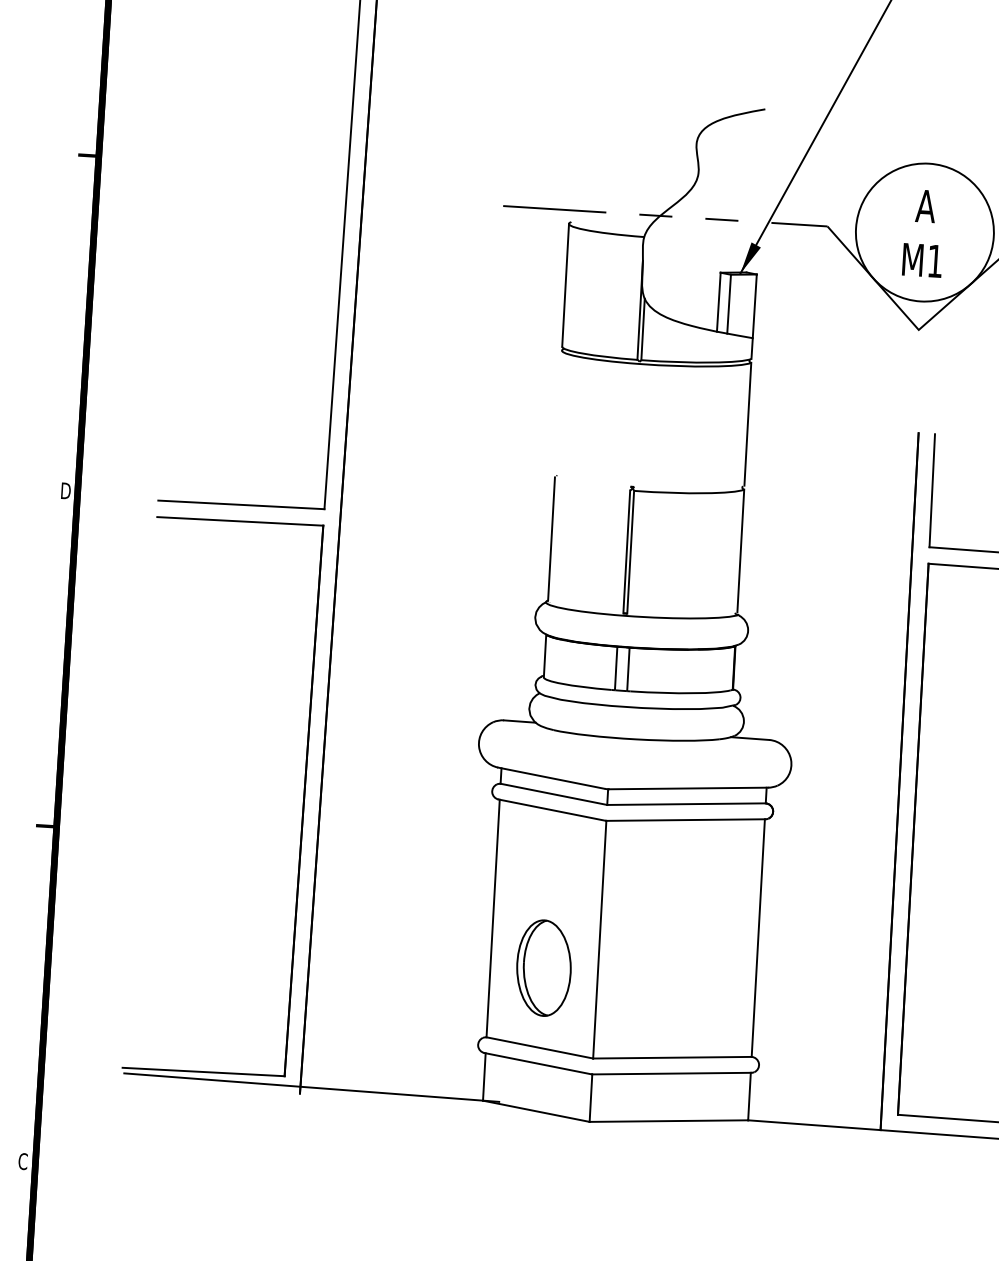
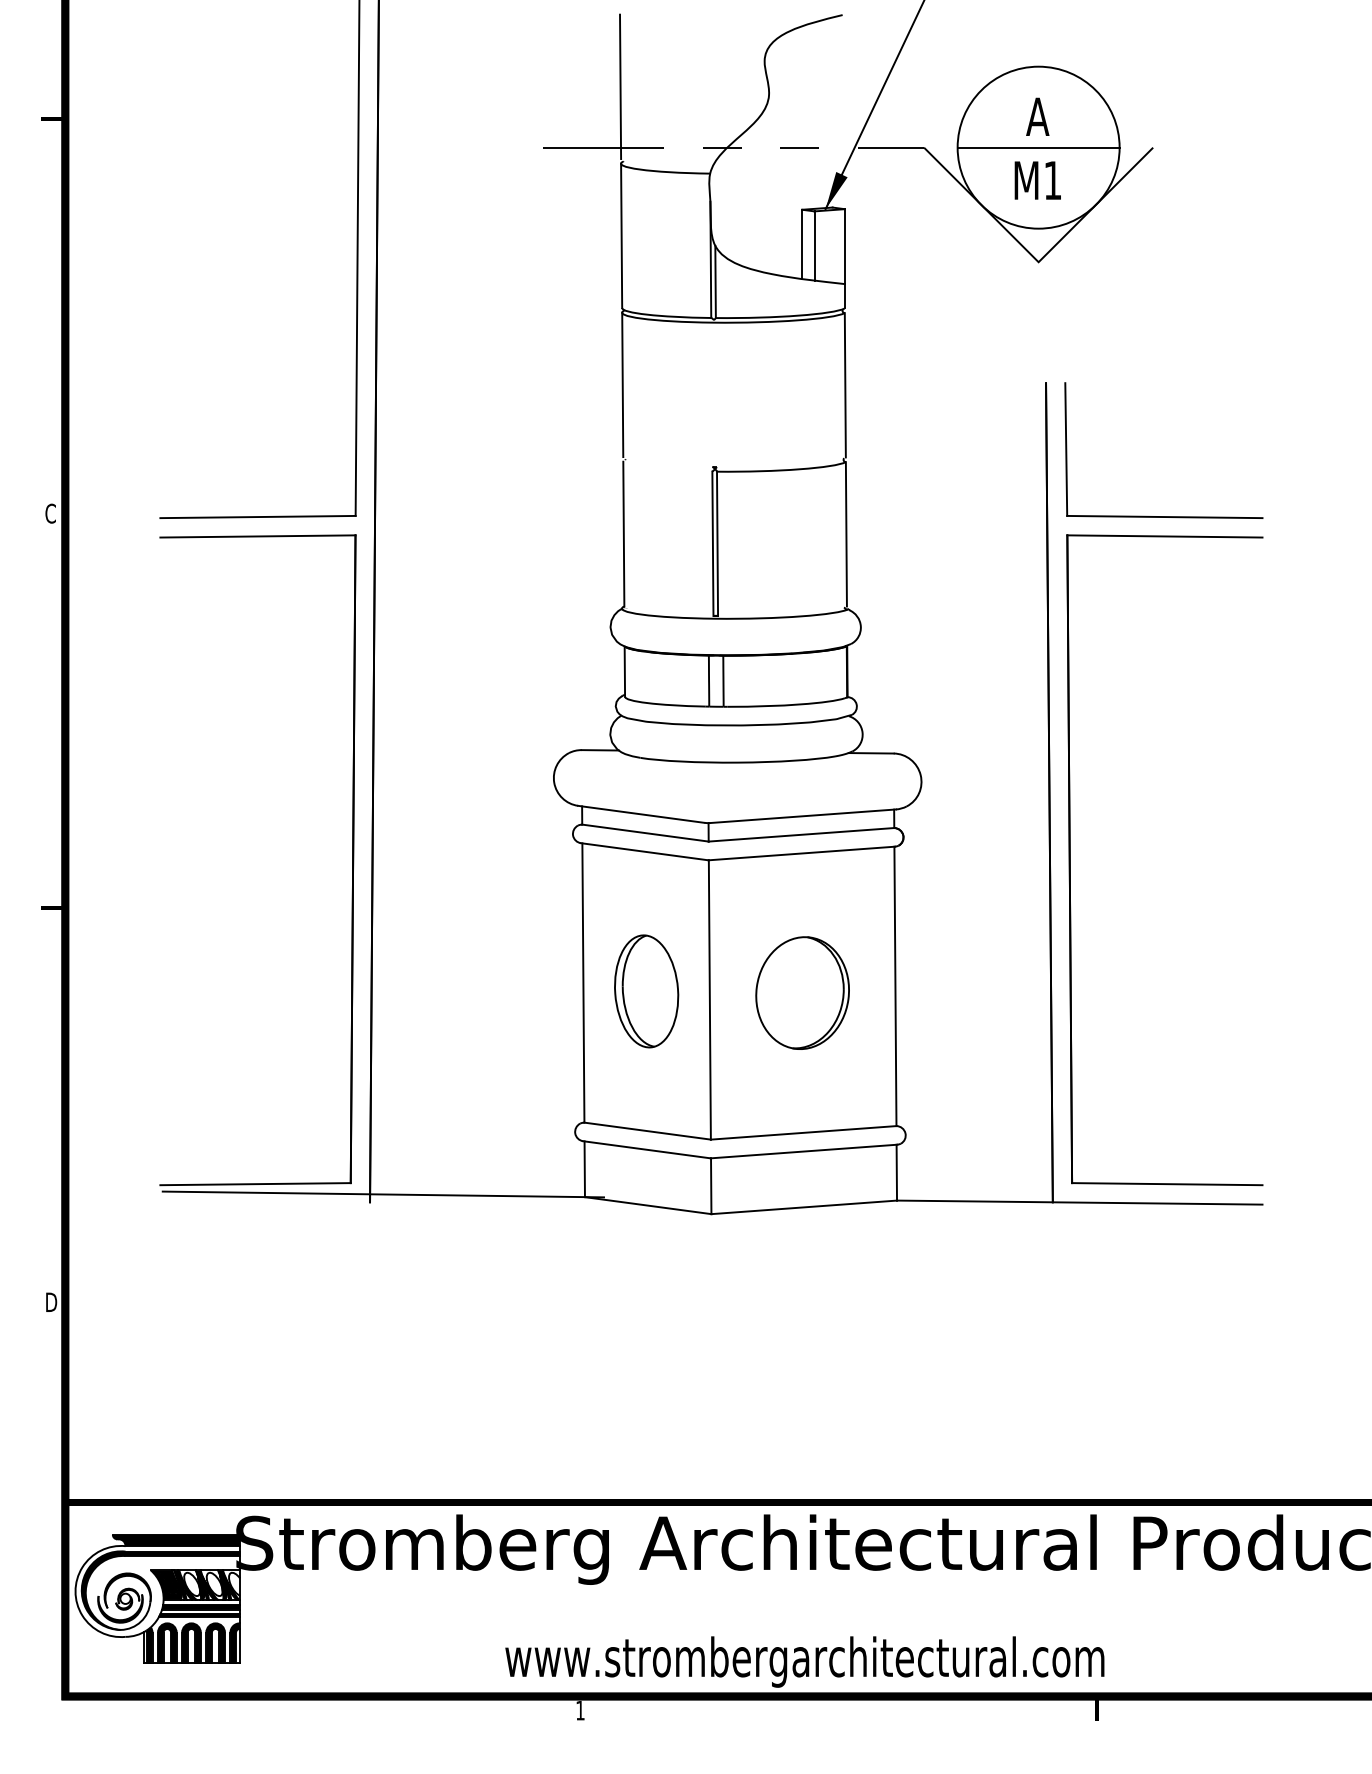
line: (572, 158) -> (620, 86), added
line: (924, 232) -> (1038, 147), added
line: (558, 411) -> (622, 384), added
text: (65, 490) -> (51, 513), D -> C
part: (678, 938) -> (802, 992), added
part: (543, 968) -> (646, 991), moved
text: (23, 1161) -> (51, 1302), C -> D

